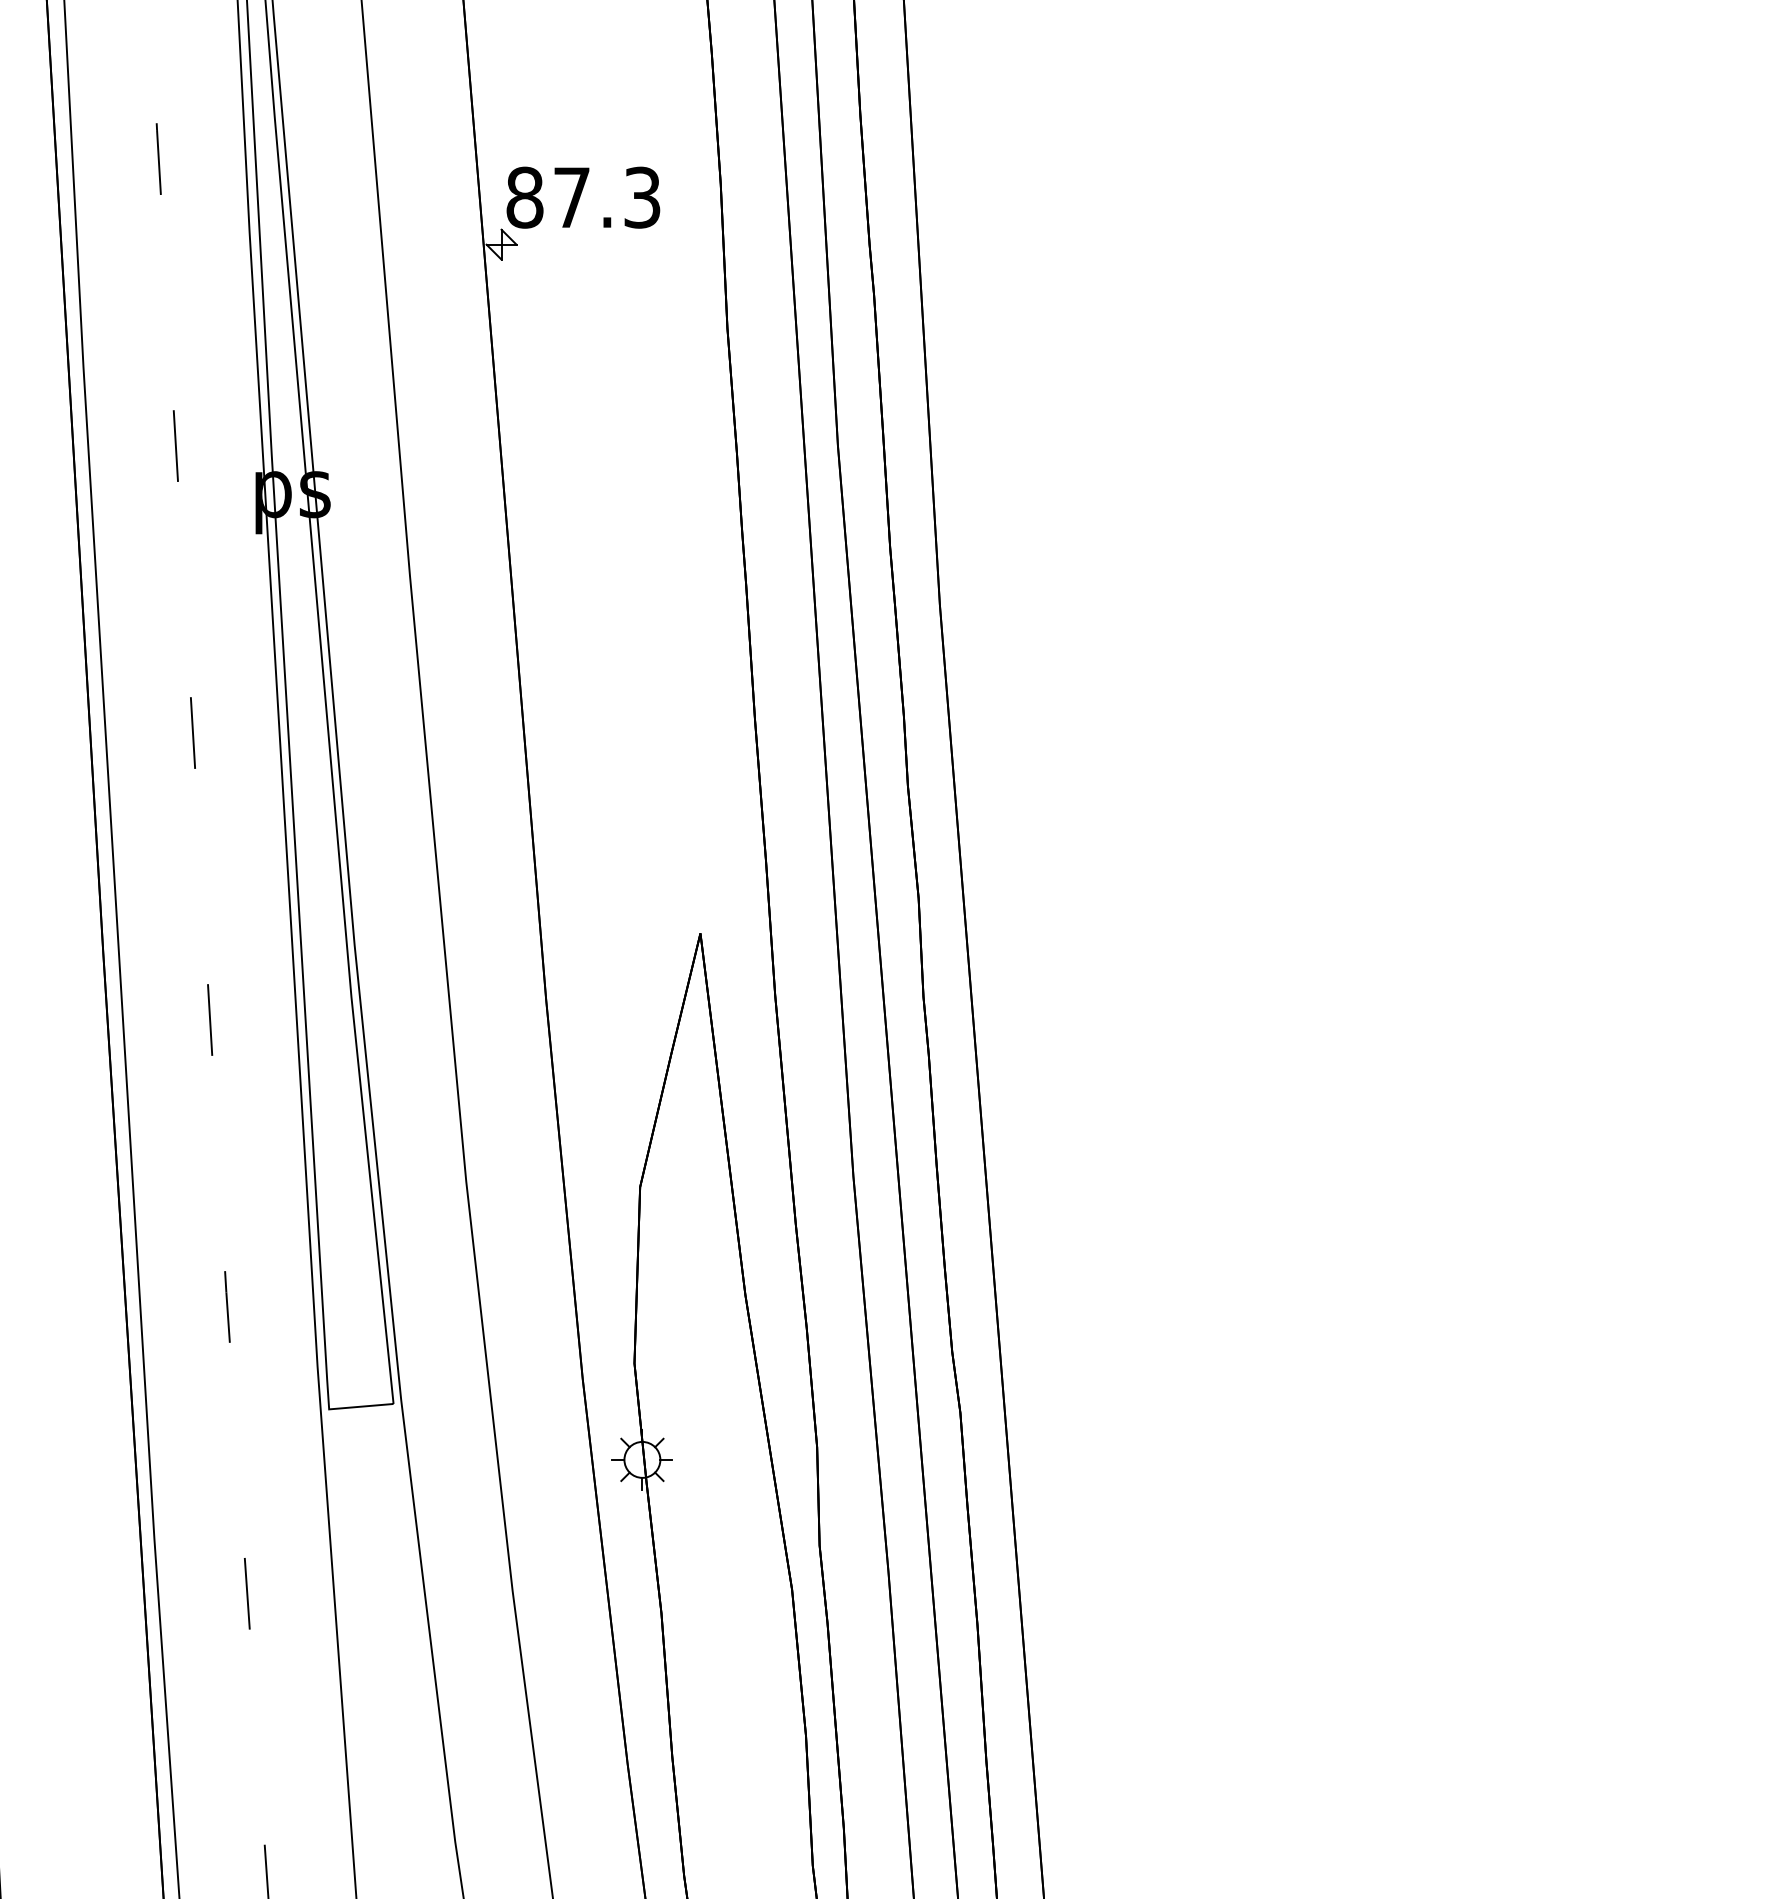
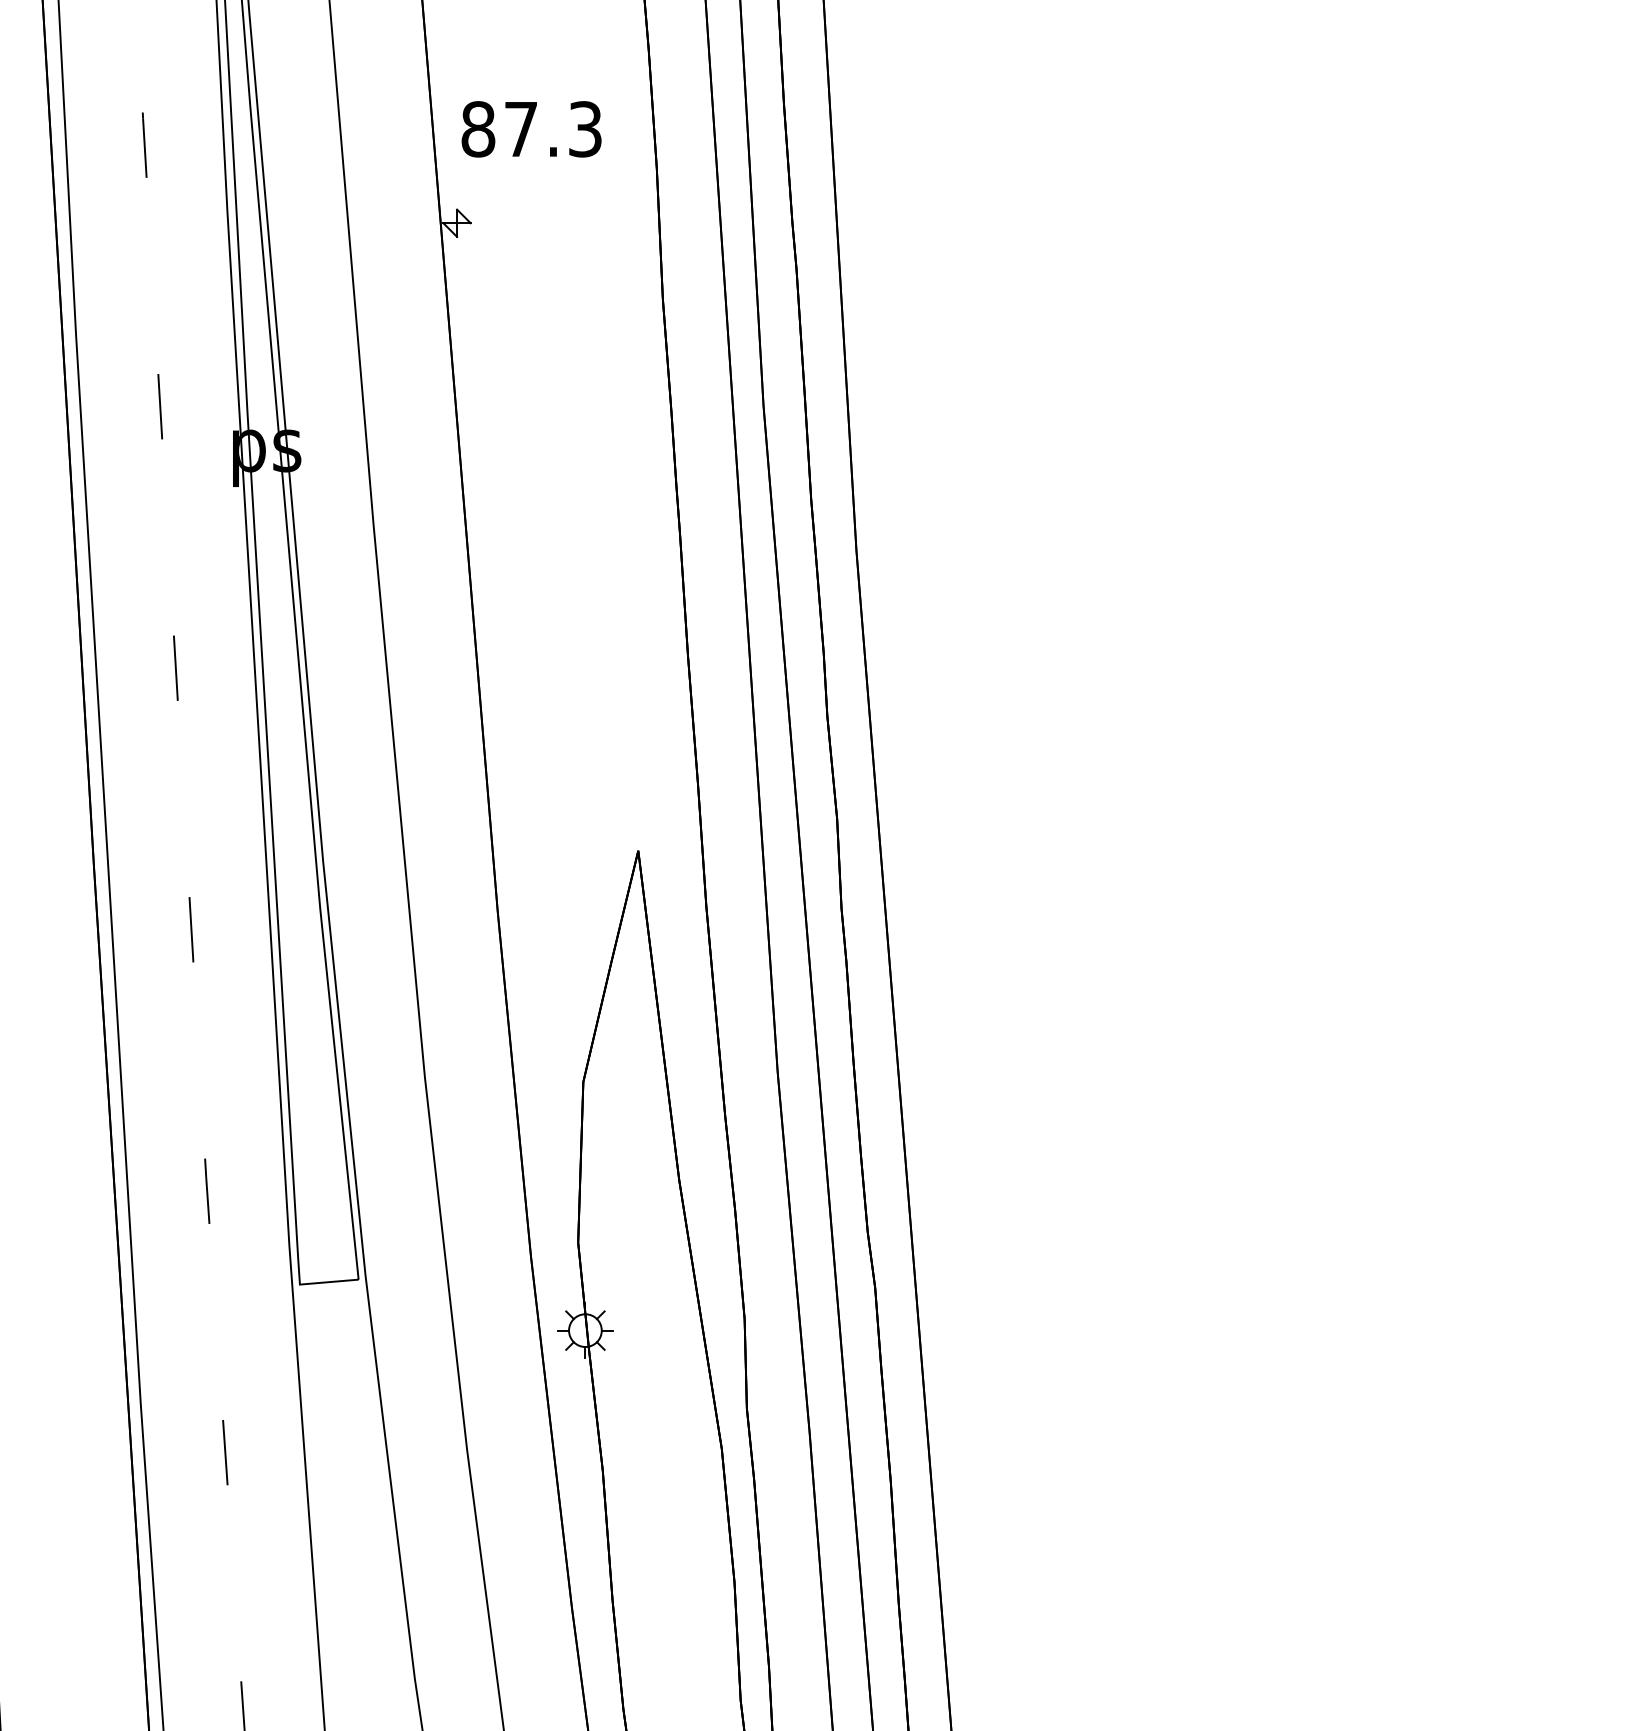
text: (583, 197) -> (531, 129), moved

